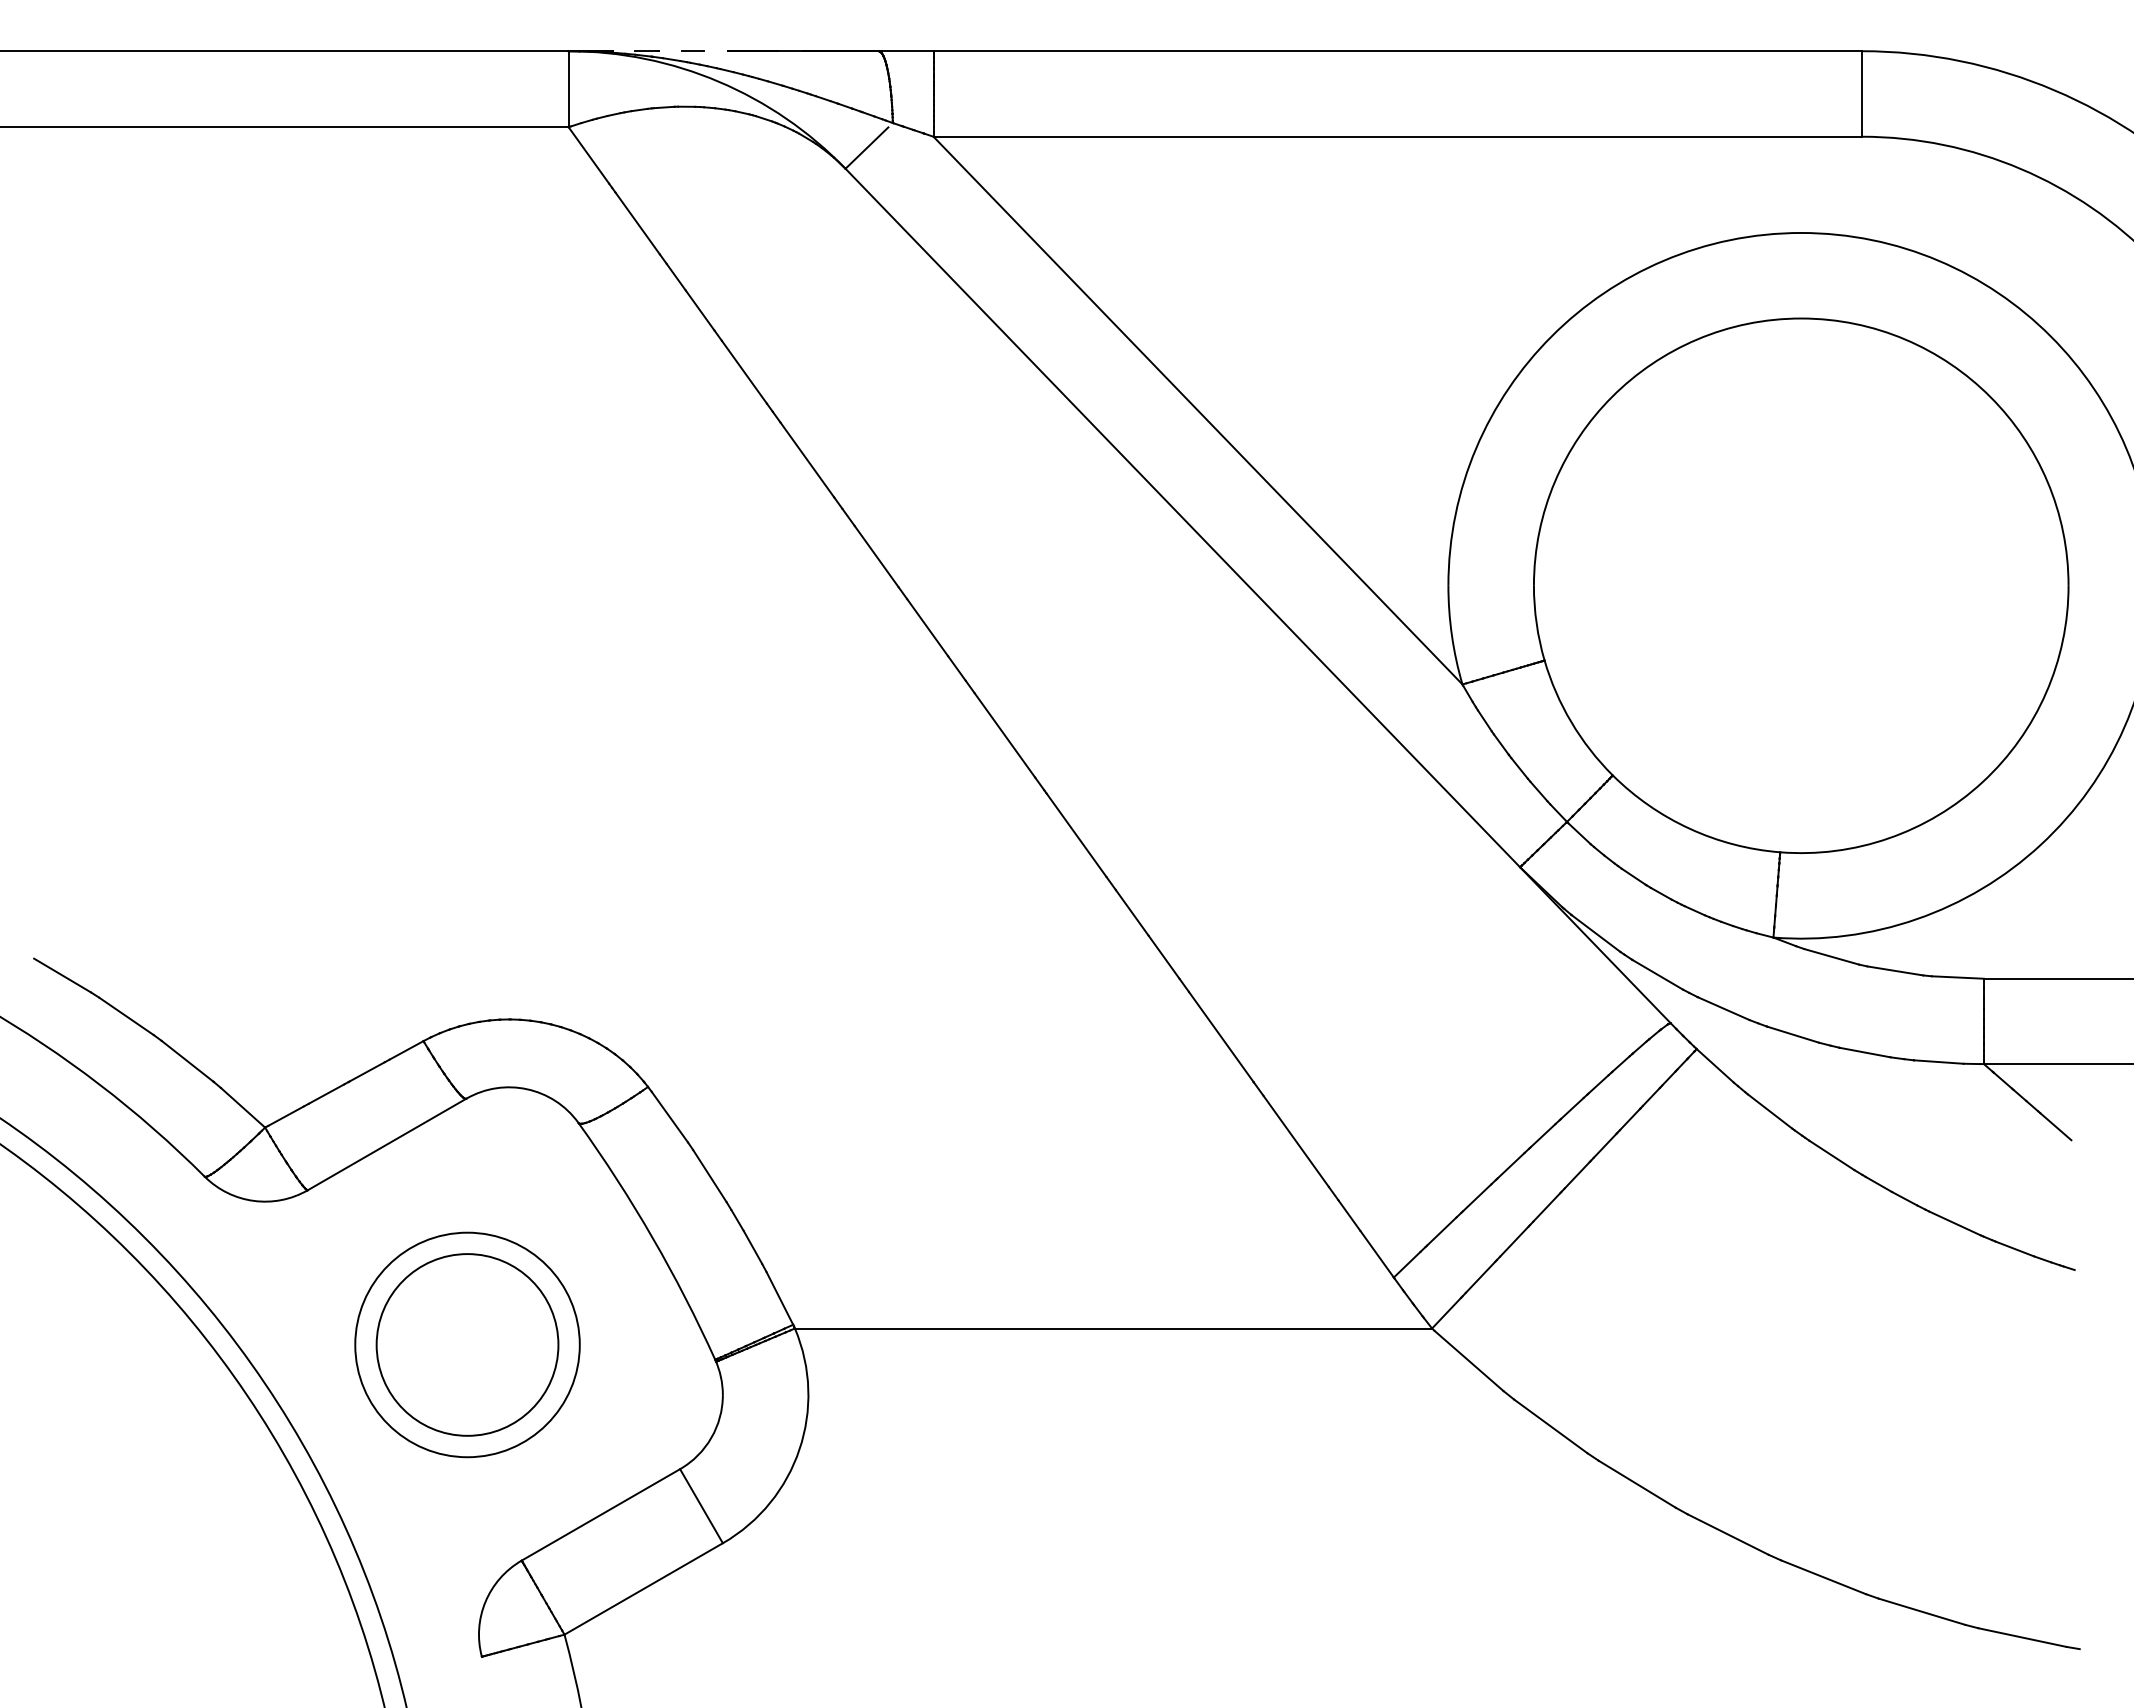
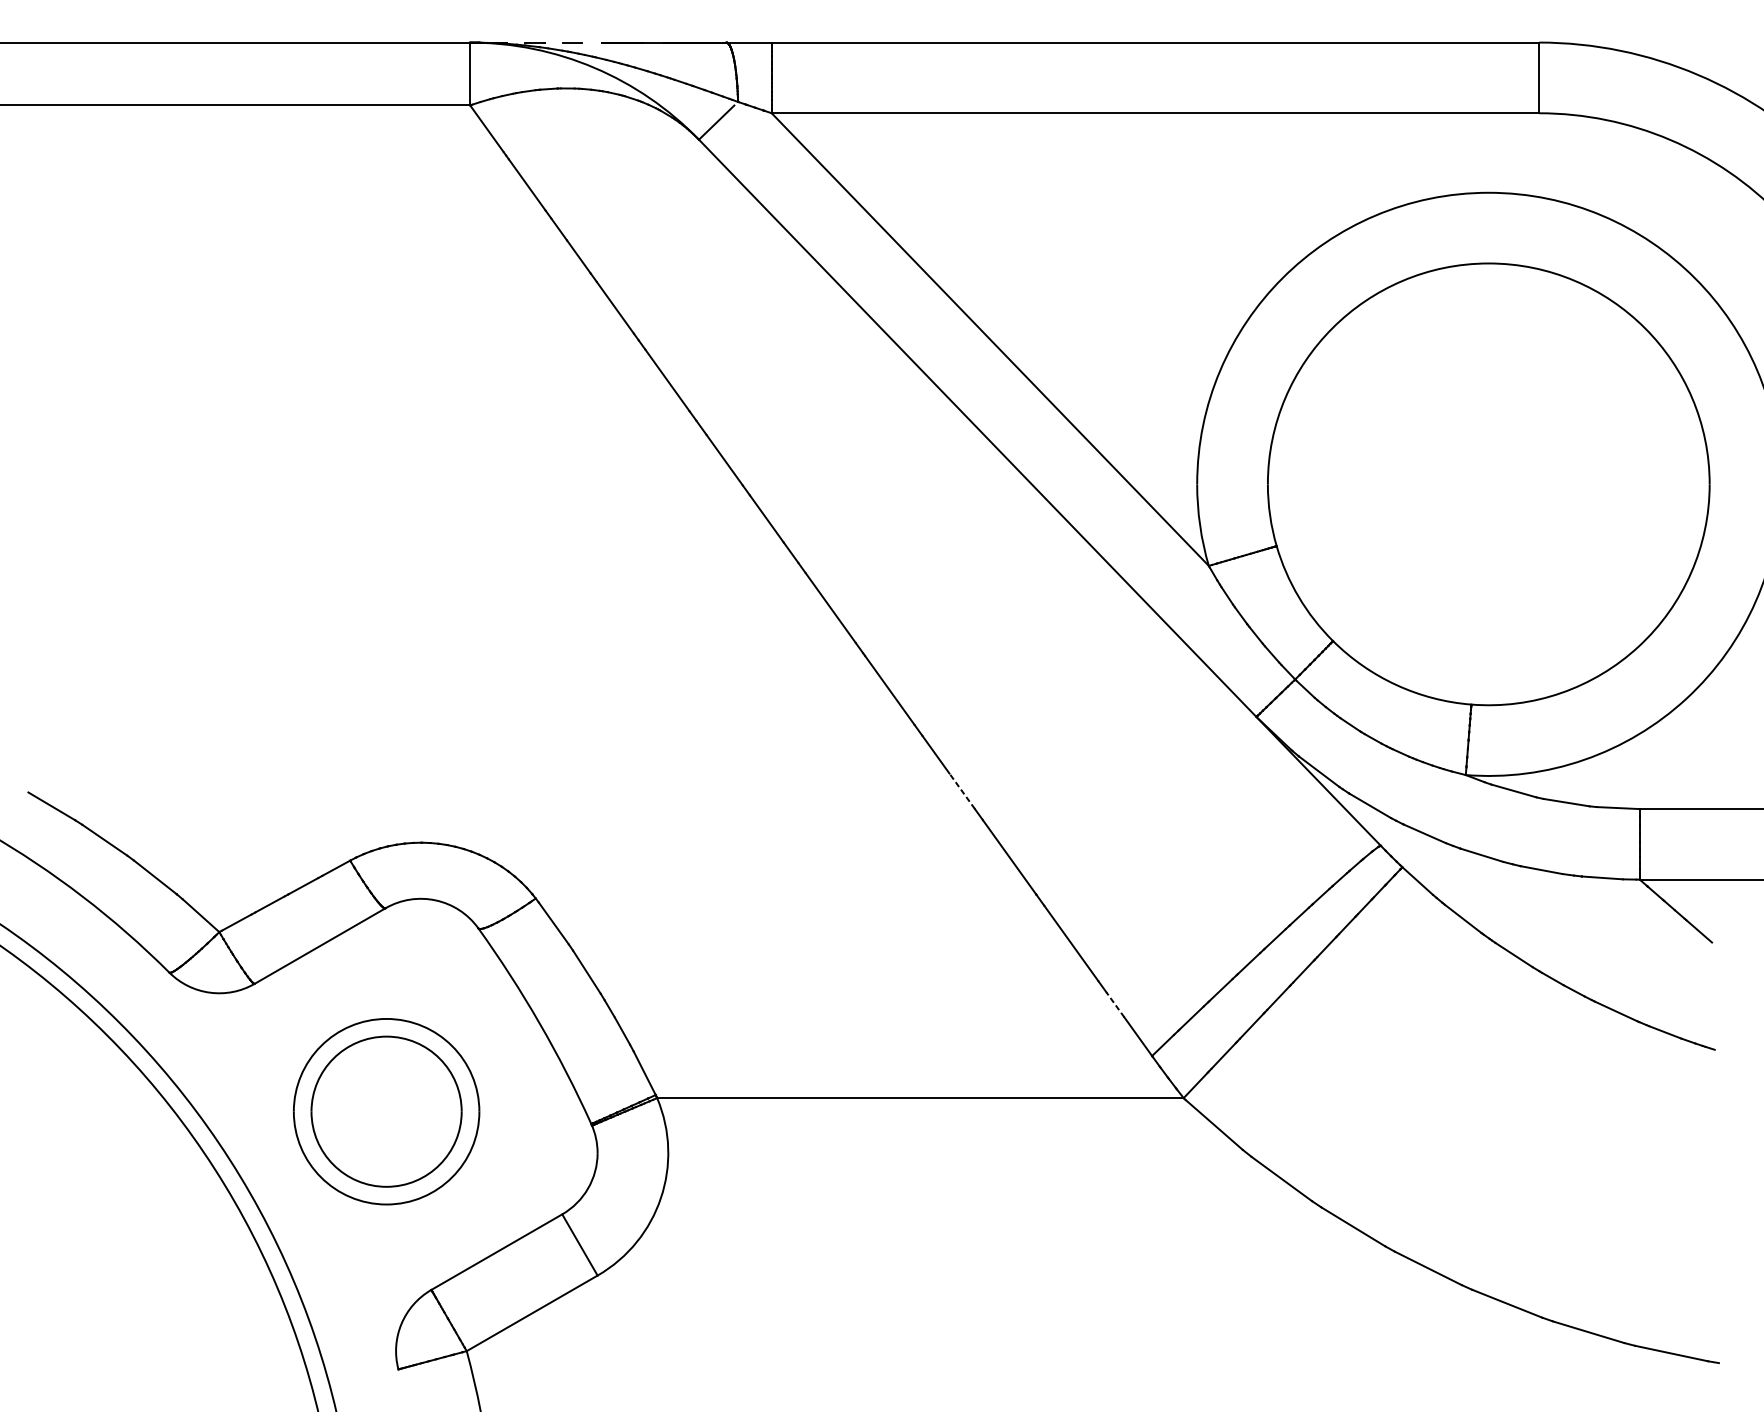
line: (1163, 956) -> (961, 790), solid -> dashed
line: (1349, 1215) -> (1115, 1004), solid -> dashed

